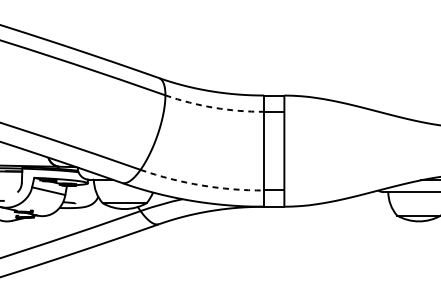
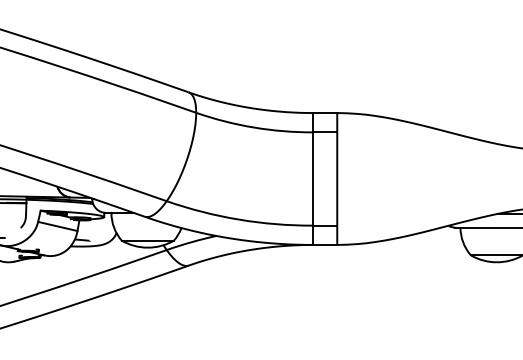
arc: (213, 107) -> (253, 127), dashed -> solid
arc: (201, 185) -> (238, 219), dashed -> solid

